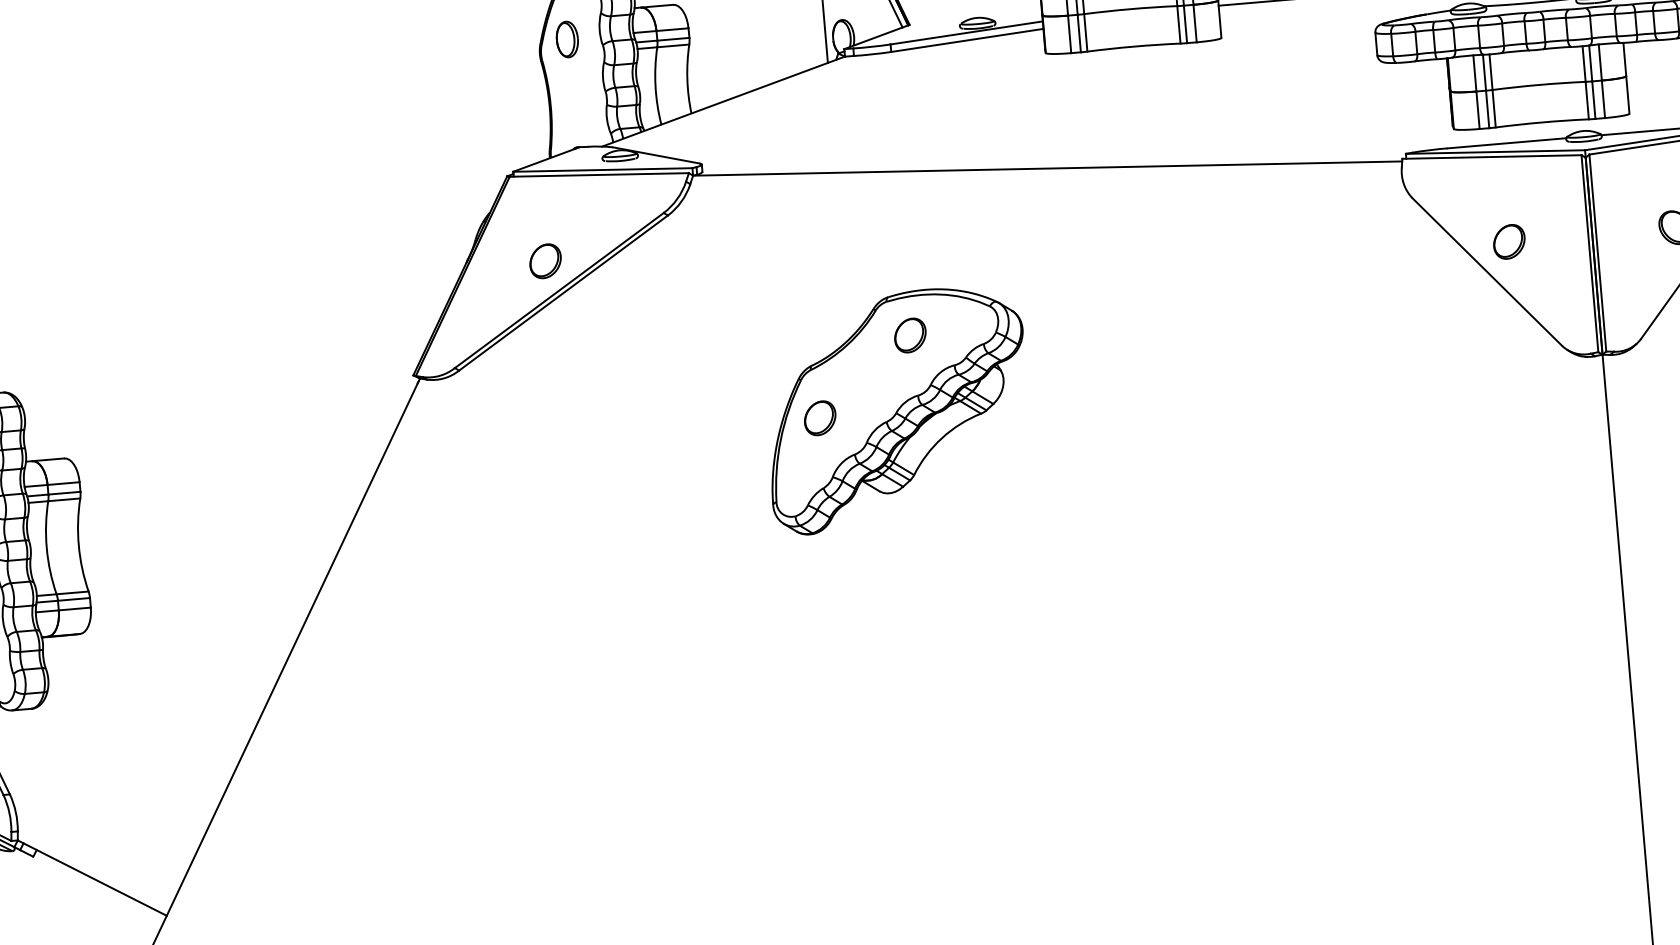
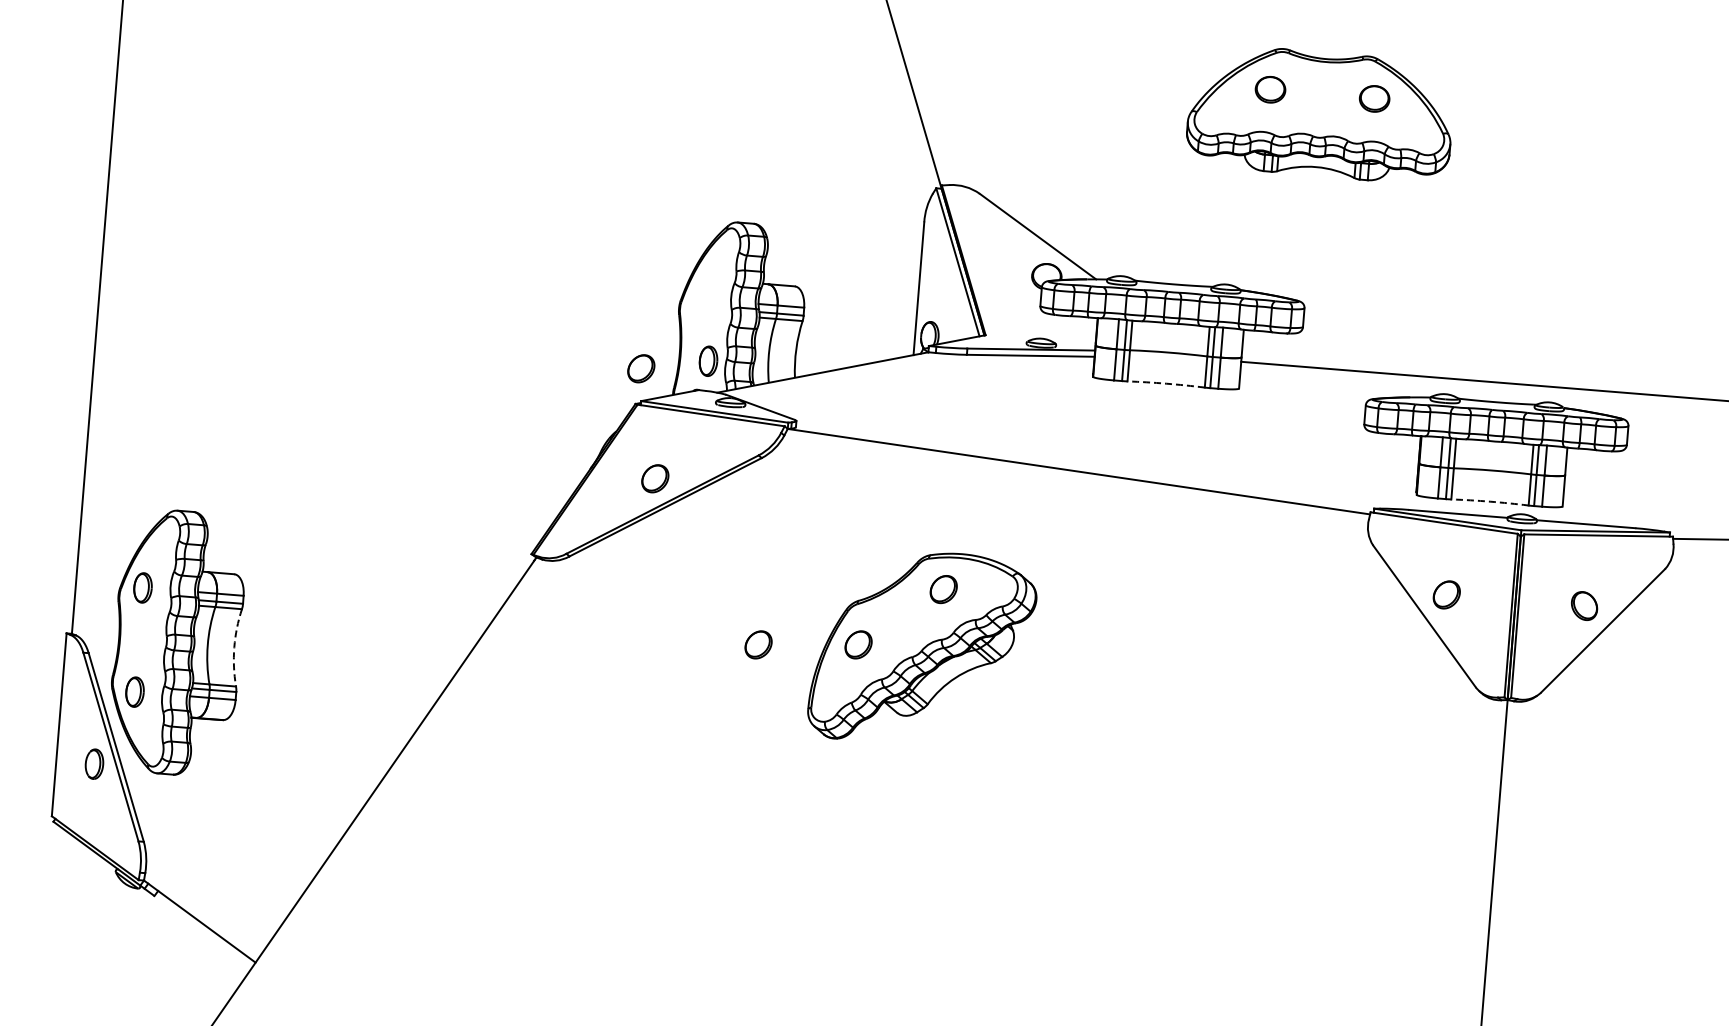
part: (567, 38) -> (708, 360), moved
arc: (1134, 46) -> (1166, 383), solid -> dashed
arc: (1542, 122) -> (1490, 501), solid -> dashed
part: (507, 132) -> (641, 368), added
part: (701, 437) -> (758, 644), added
arc: (79, 545) -> (234, 647), solid -> dashed

